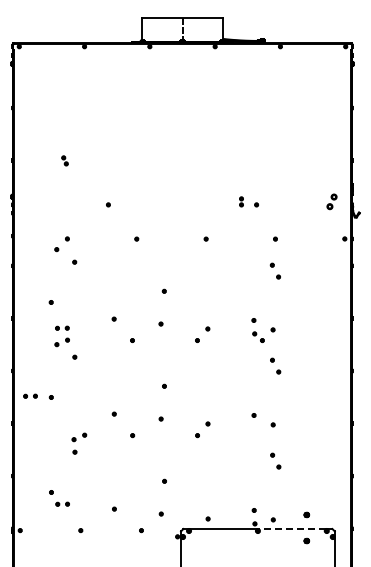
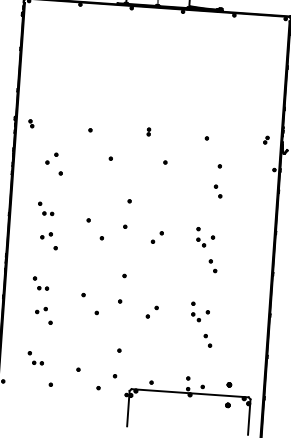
part: (64, 160) -> (30, 123), moved
part: (241, 201) -> (148, 131), moved
part: (331, 201) -> (266, 139), size x0.62
part: (62, 327) -> (48, 213), moved
part: (30, 395) -> (43, 287), moved
part: (258, 432) -> (195, 317), added
part: (79, 437) -> (41, 310), moved
line: (292, 529) -> (217, 395), dashed -> solid

